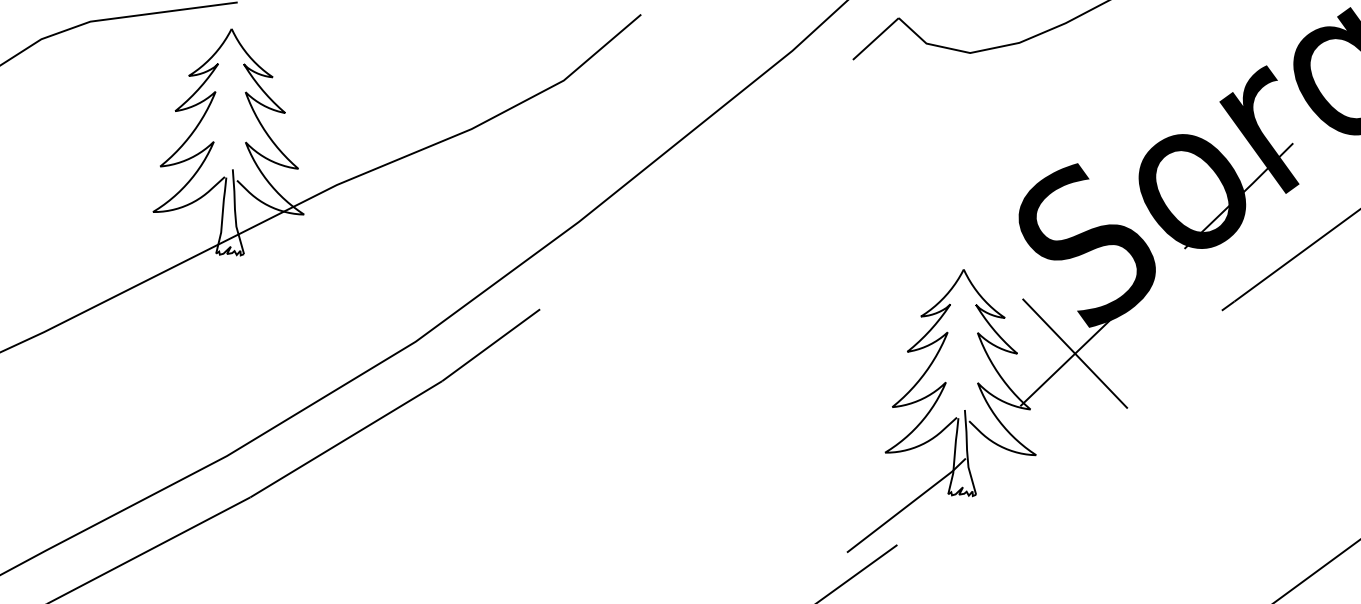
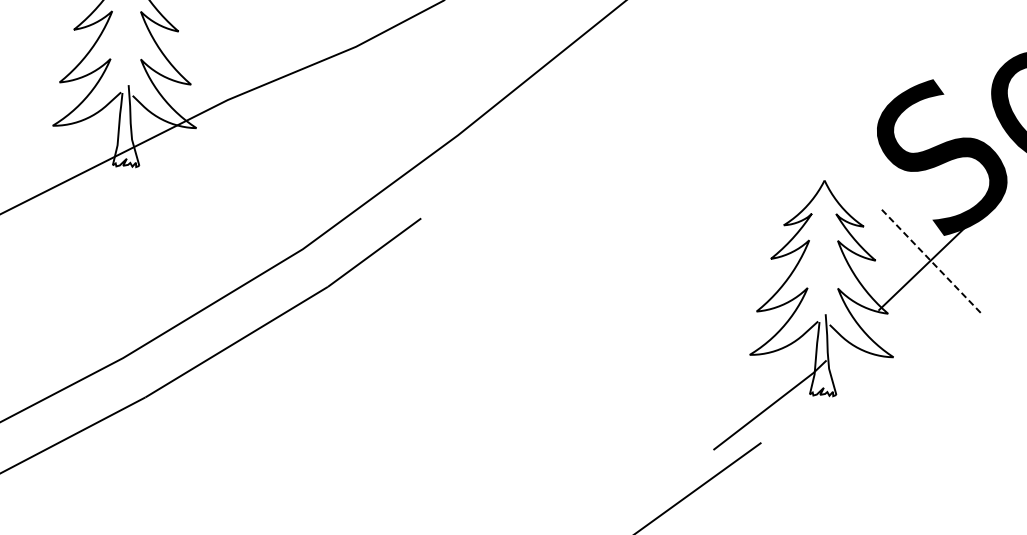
line: (1075, 353) -> (930, 260), solid -> dashed

